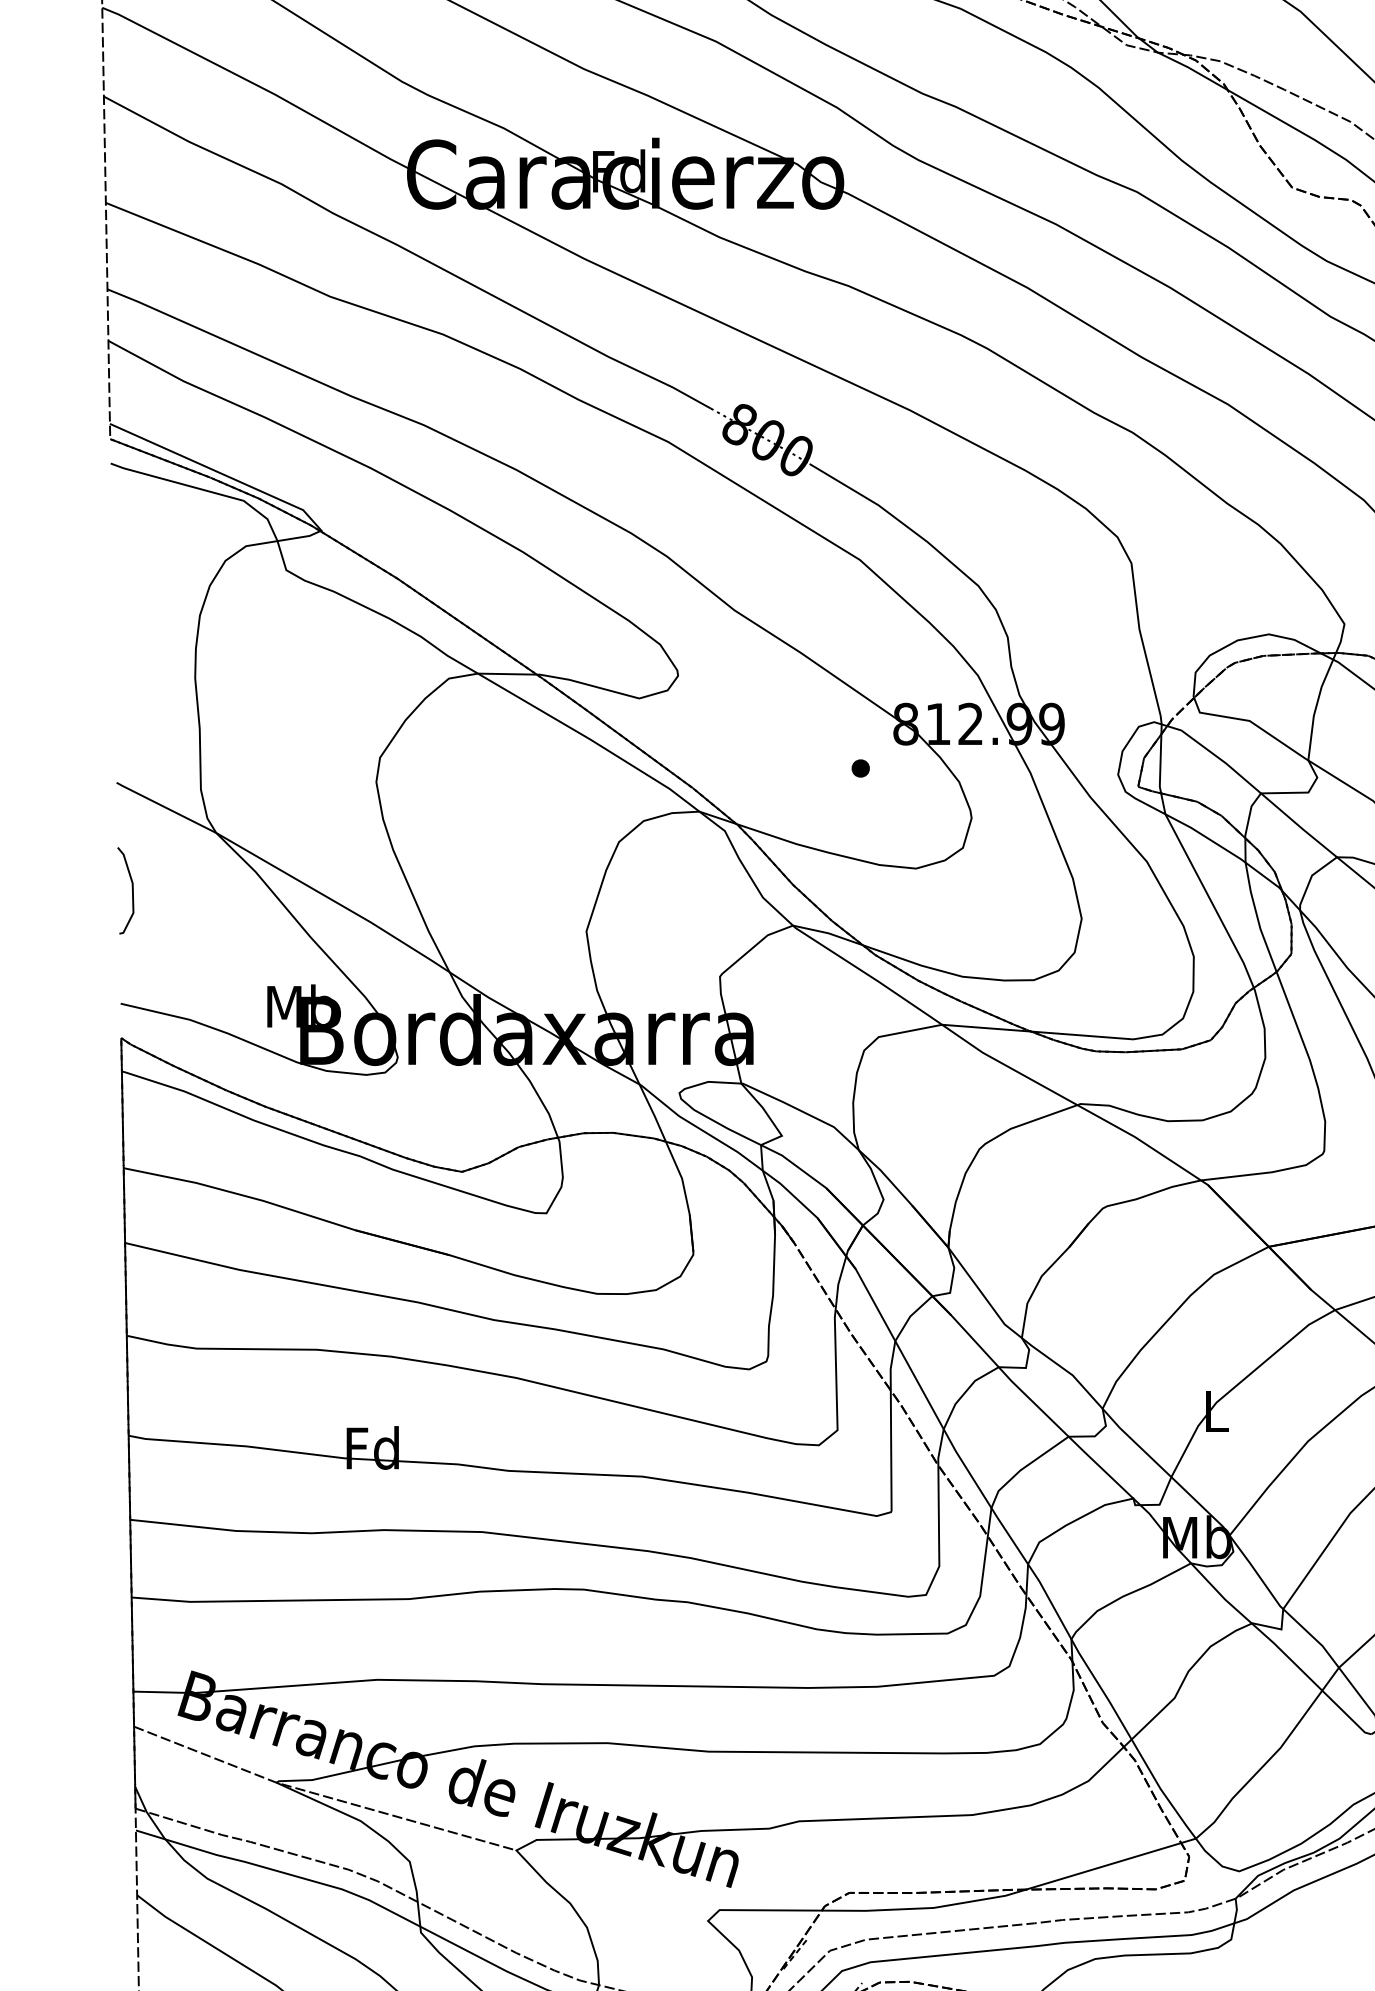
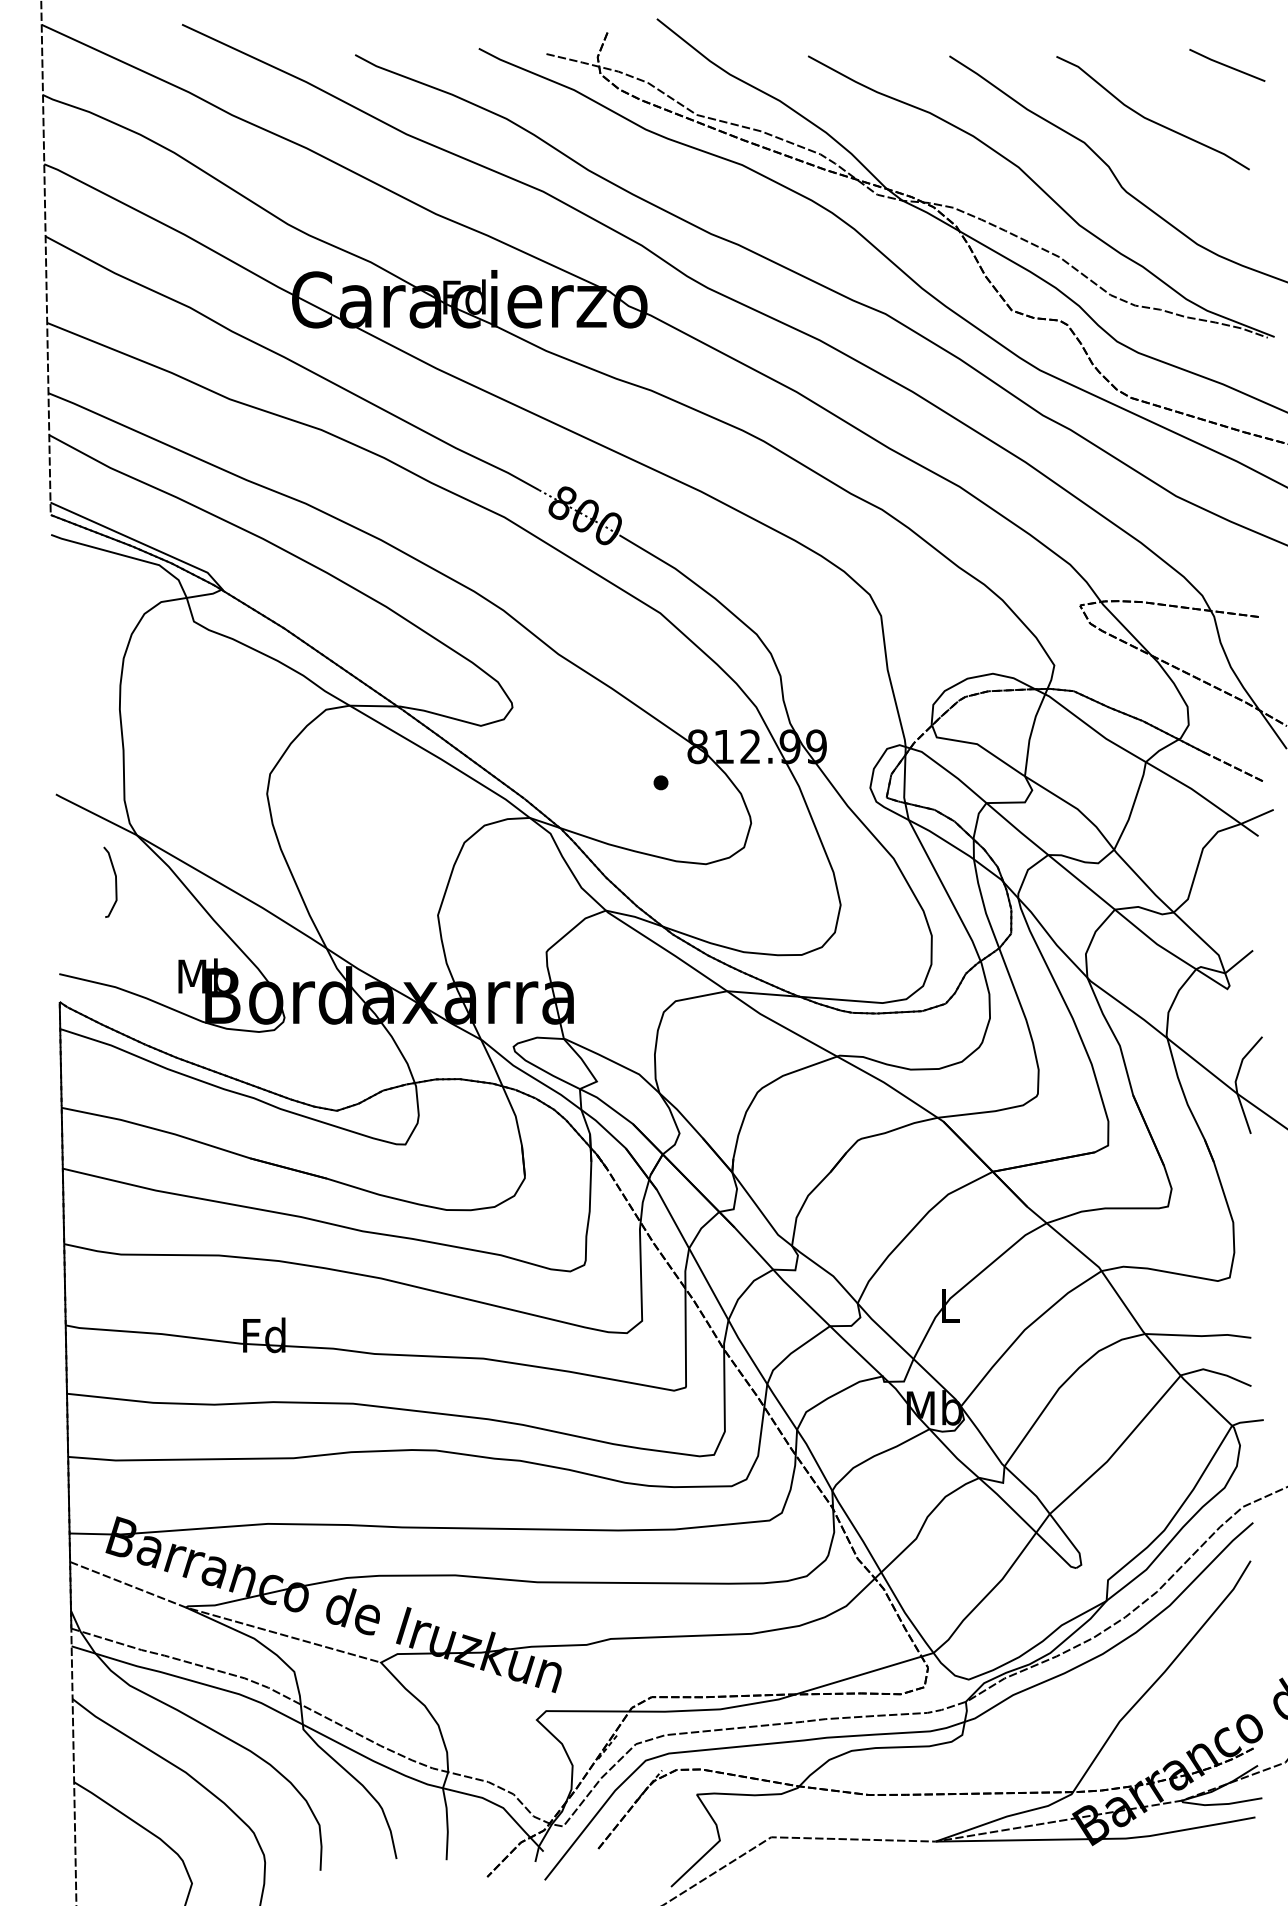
curve: (132, 889) -> (115, 881), moved

